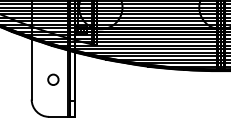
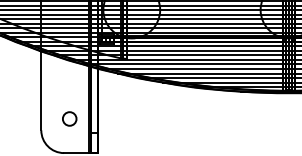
circle: (53, 79) -> (69, 118), moved

